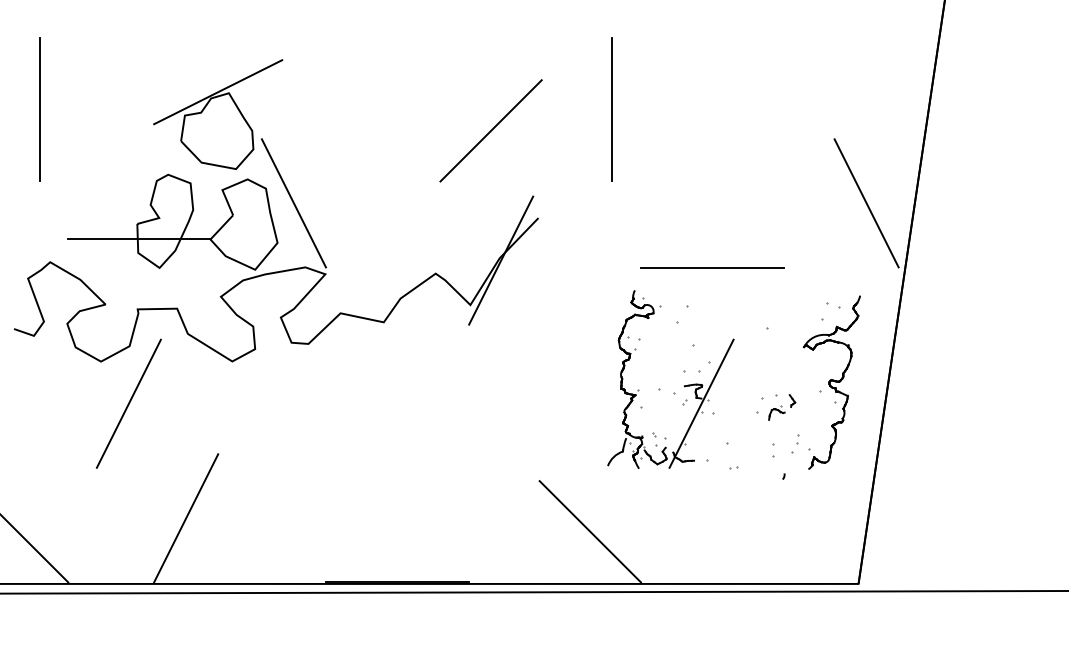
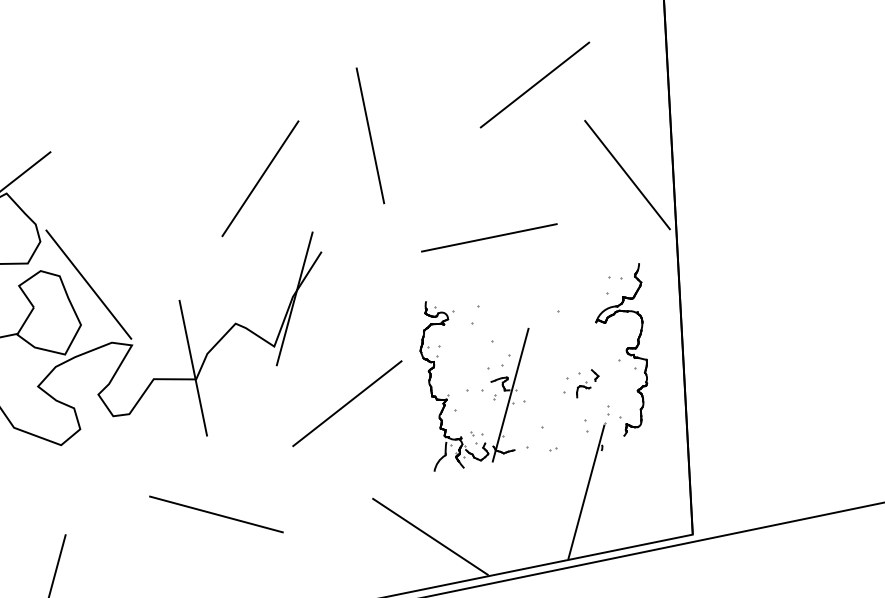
line: (790, 92) -> (534, 85), added
line: (712, 267) -> (489, 237), moved
line: (383, 309) -> (193, 367), added
line: (533, 378) -> (347, 403), added
line: (376, 464) -> (216, 514), added
line: (758, 518) -> (586, 492), added

